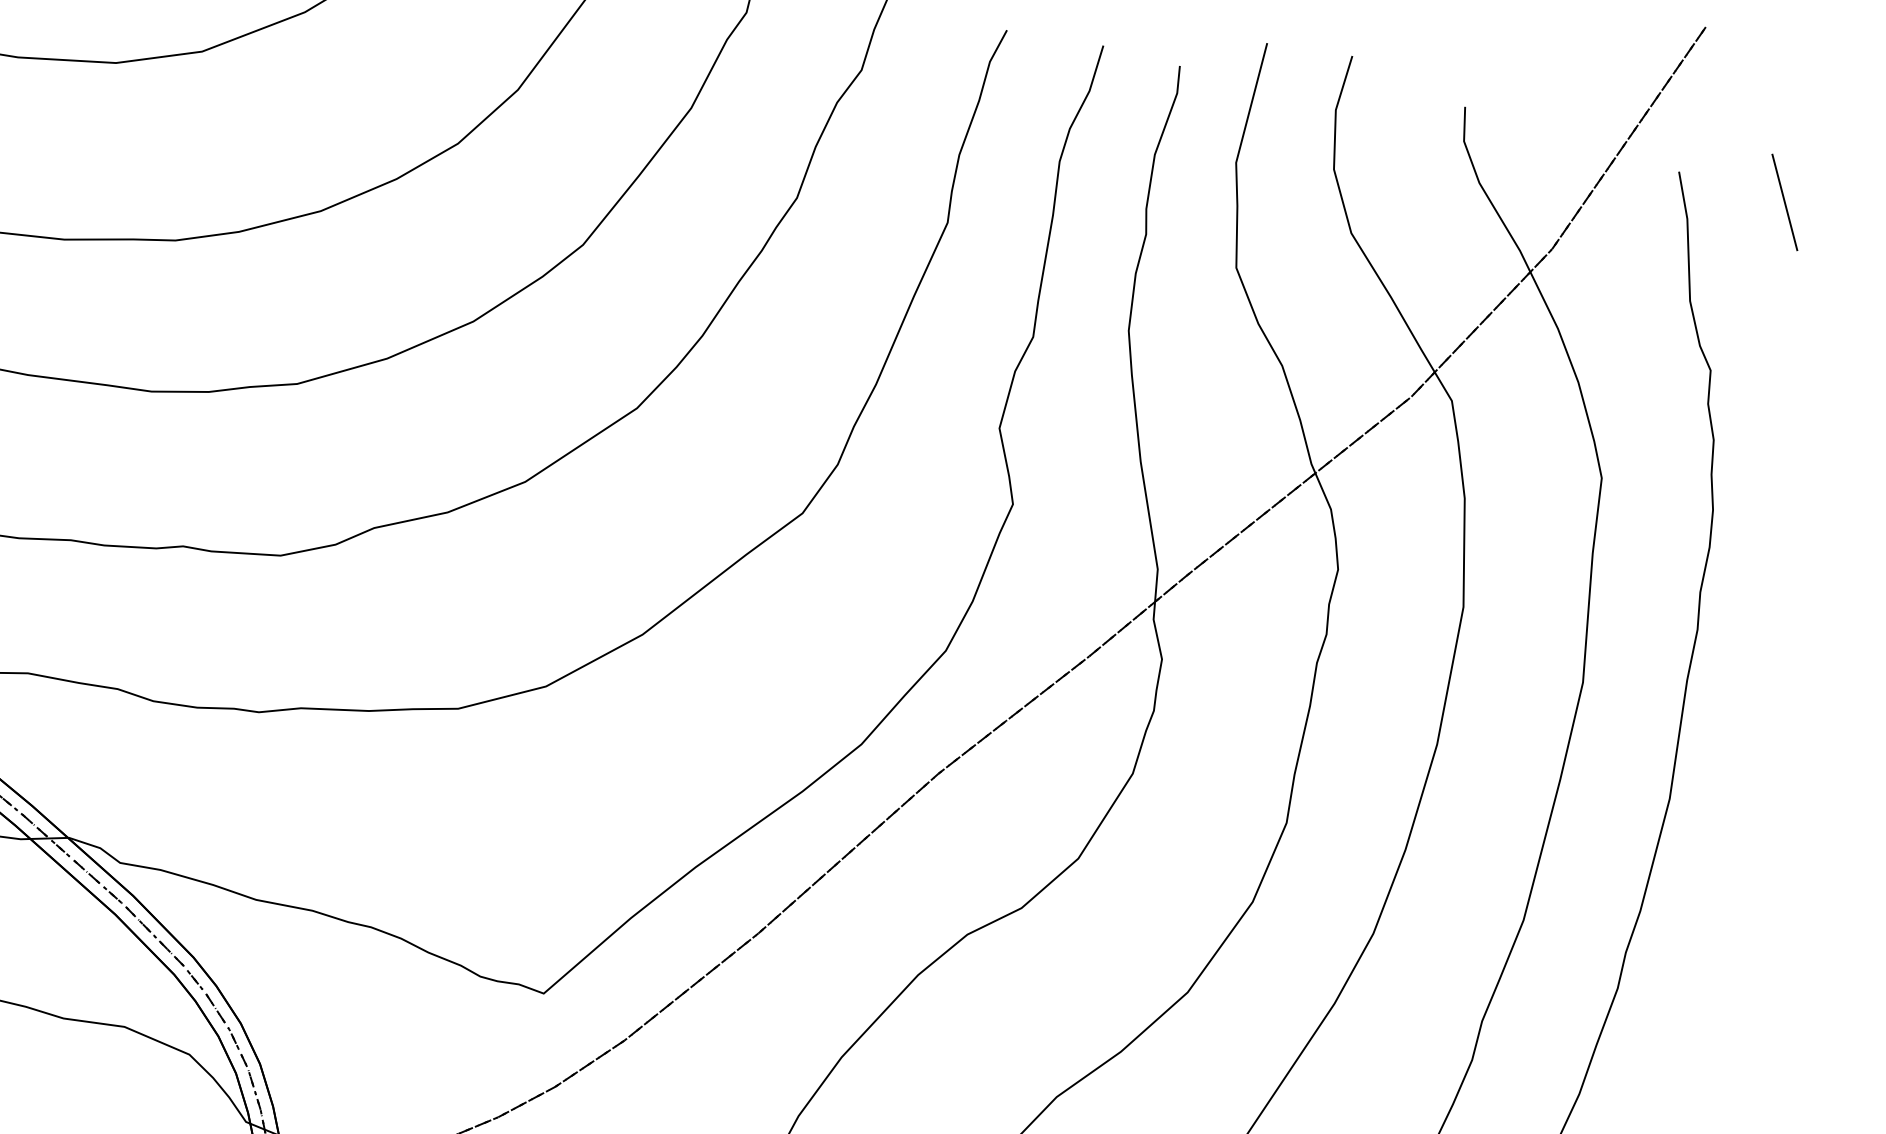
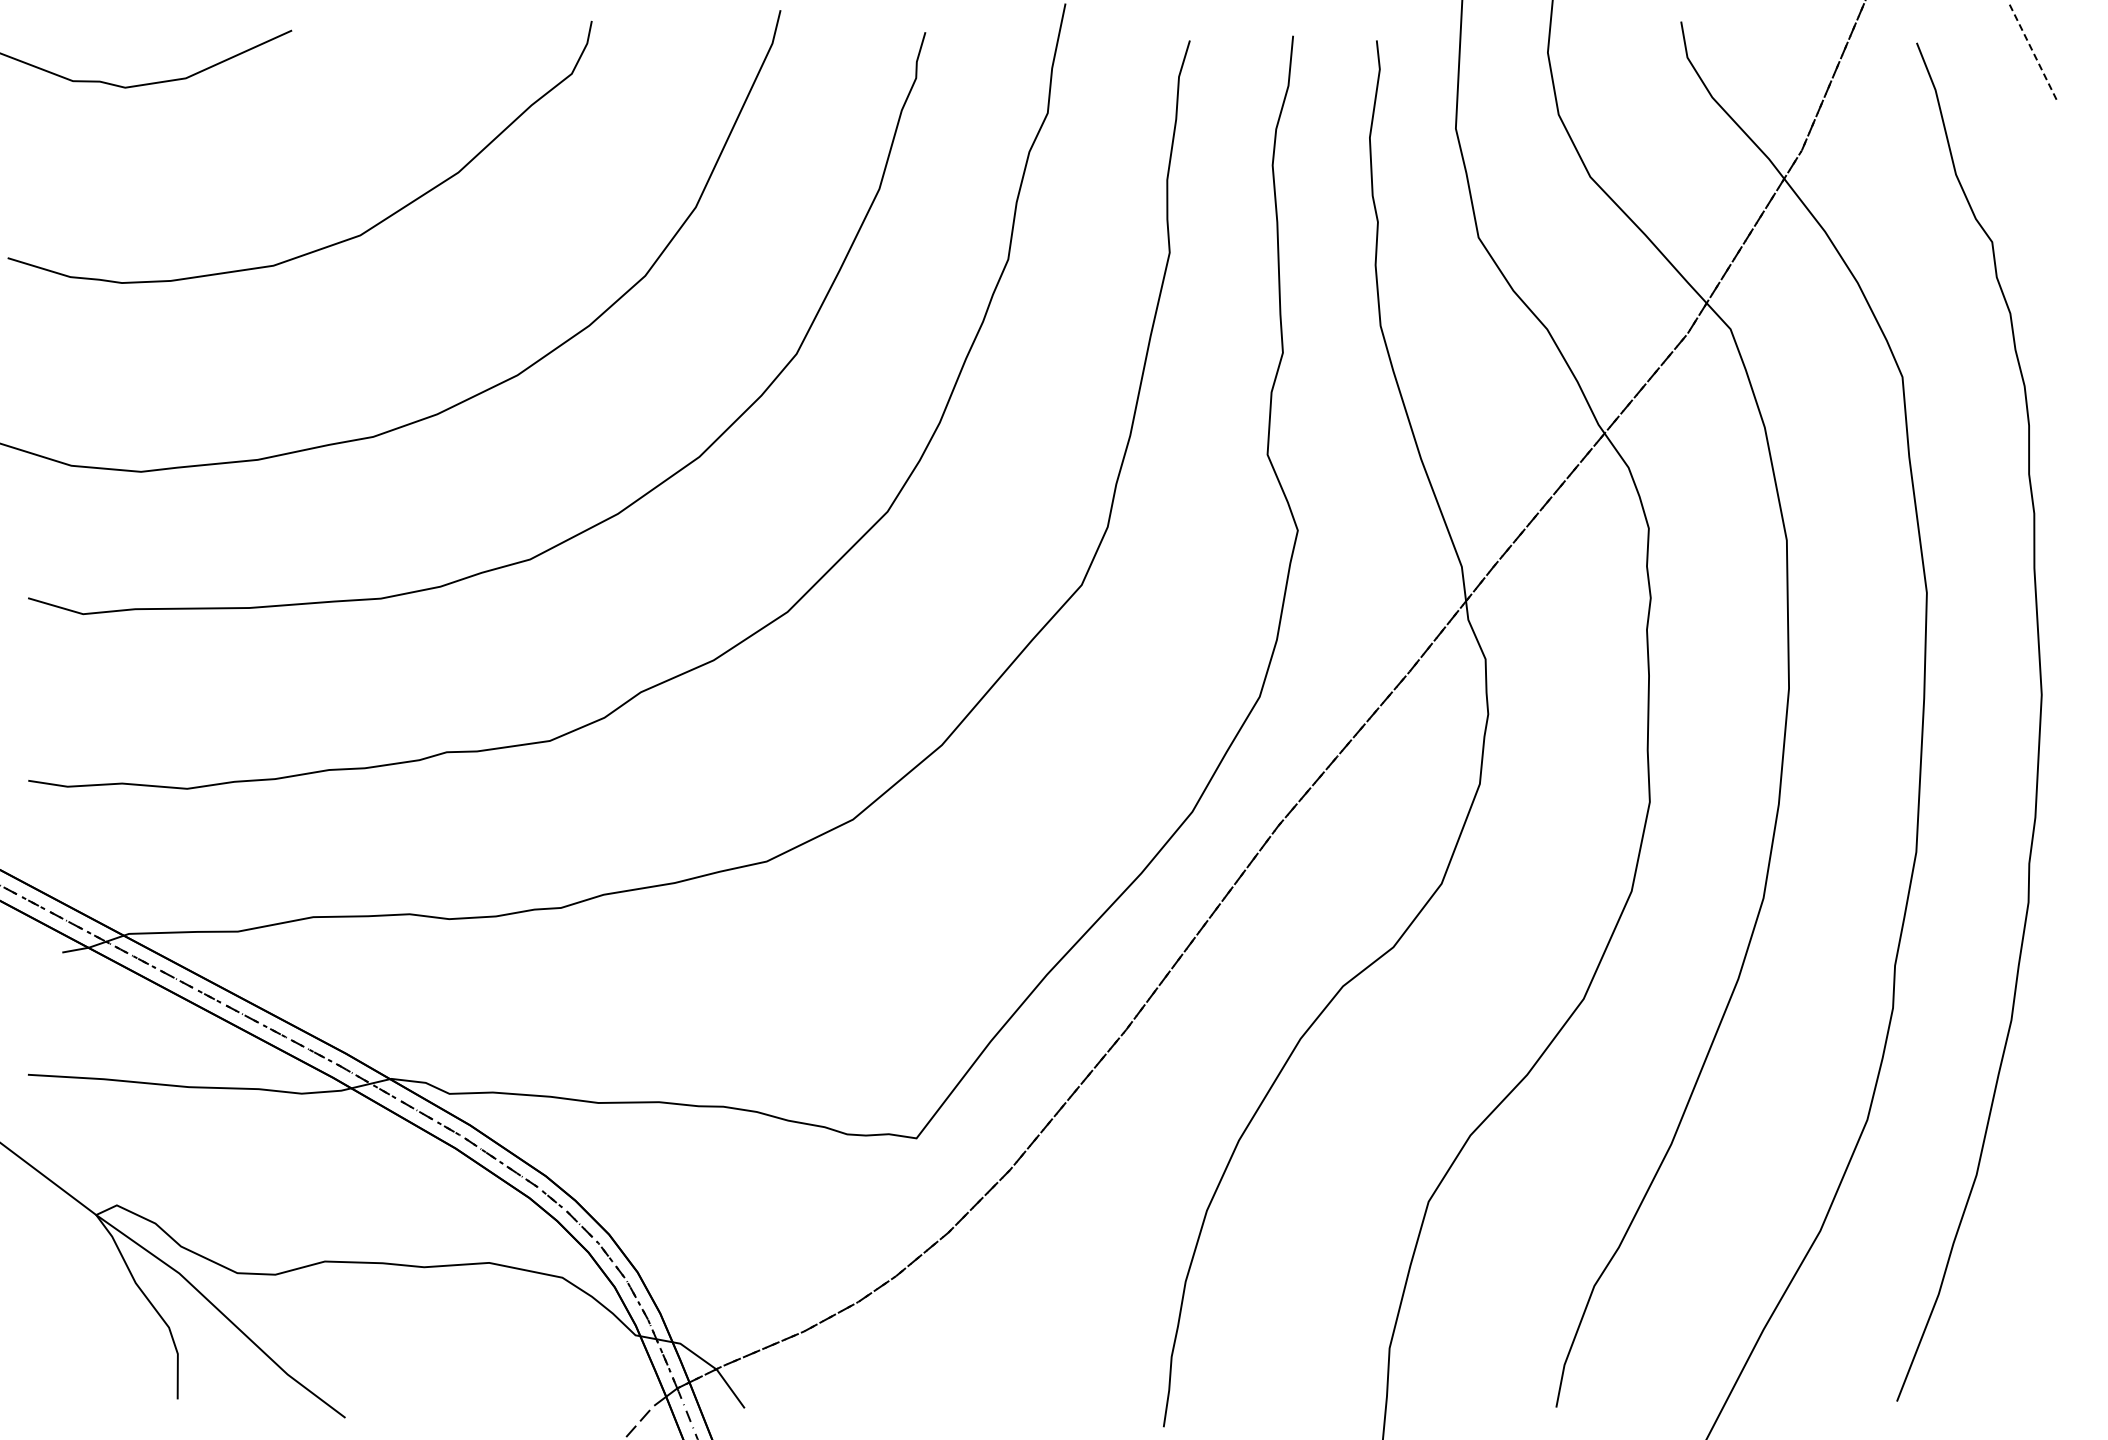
line: (1784, 201) -> (2032, 51), solid -> dashed

